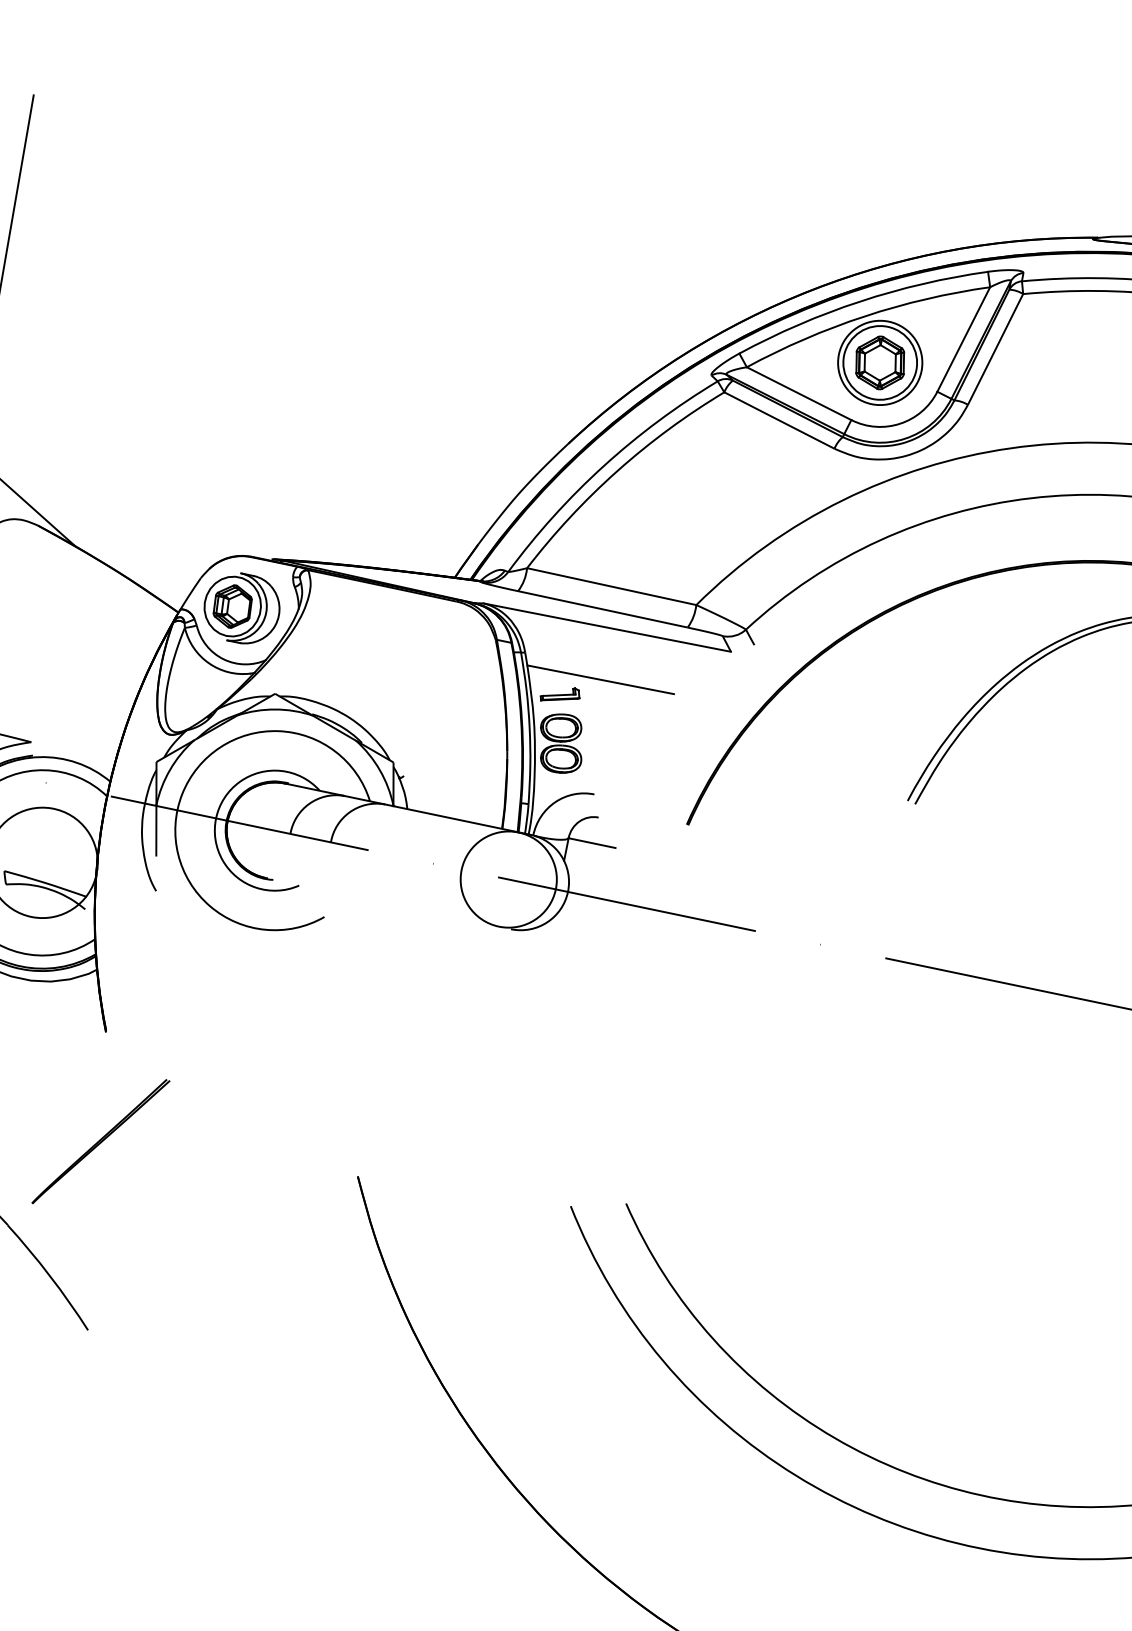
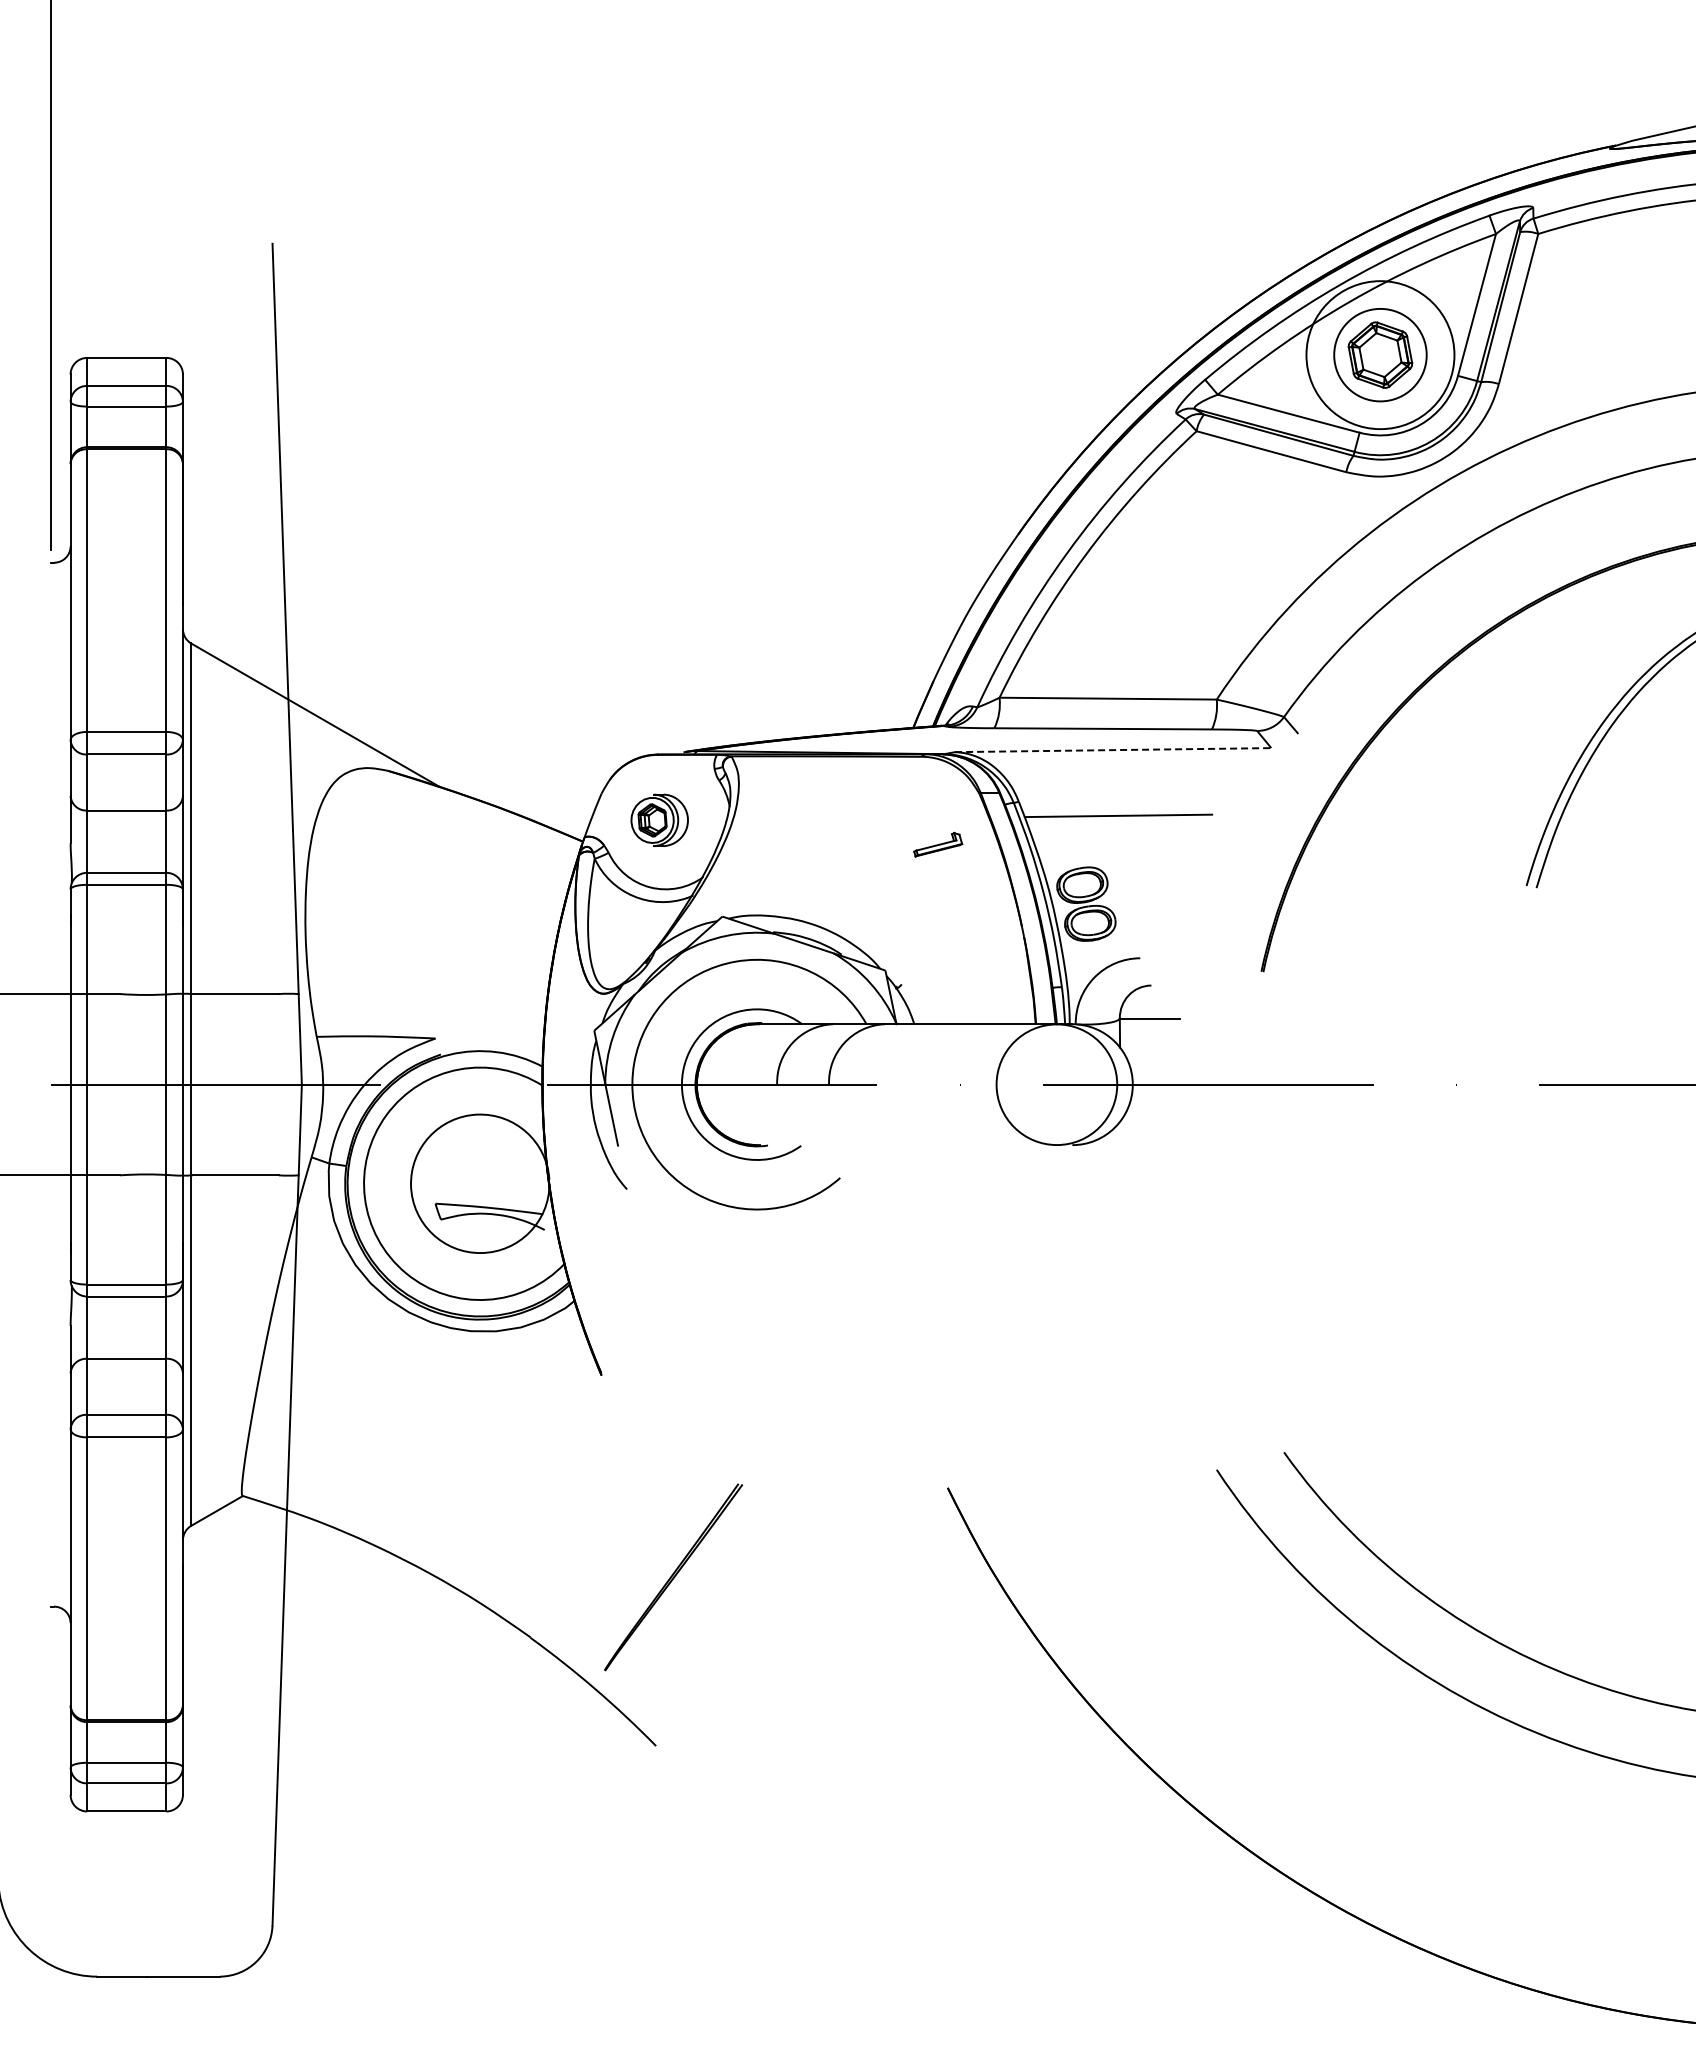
circle: (880, 363) -> (1380, 355), size x1.4
part: (241, 608) -> (659, 820), size x0.6
line: (607, 627) -> (1113, 750), solid -> dashed
part: (560, 694) -> (938, 844), moved
part: (100, 1141) -> (673, 1577), moved

